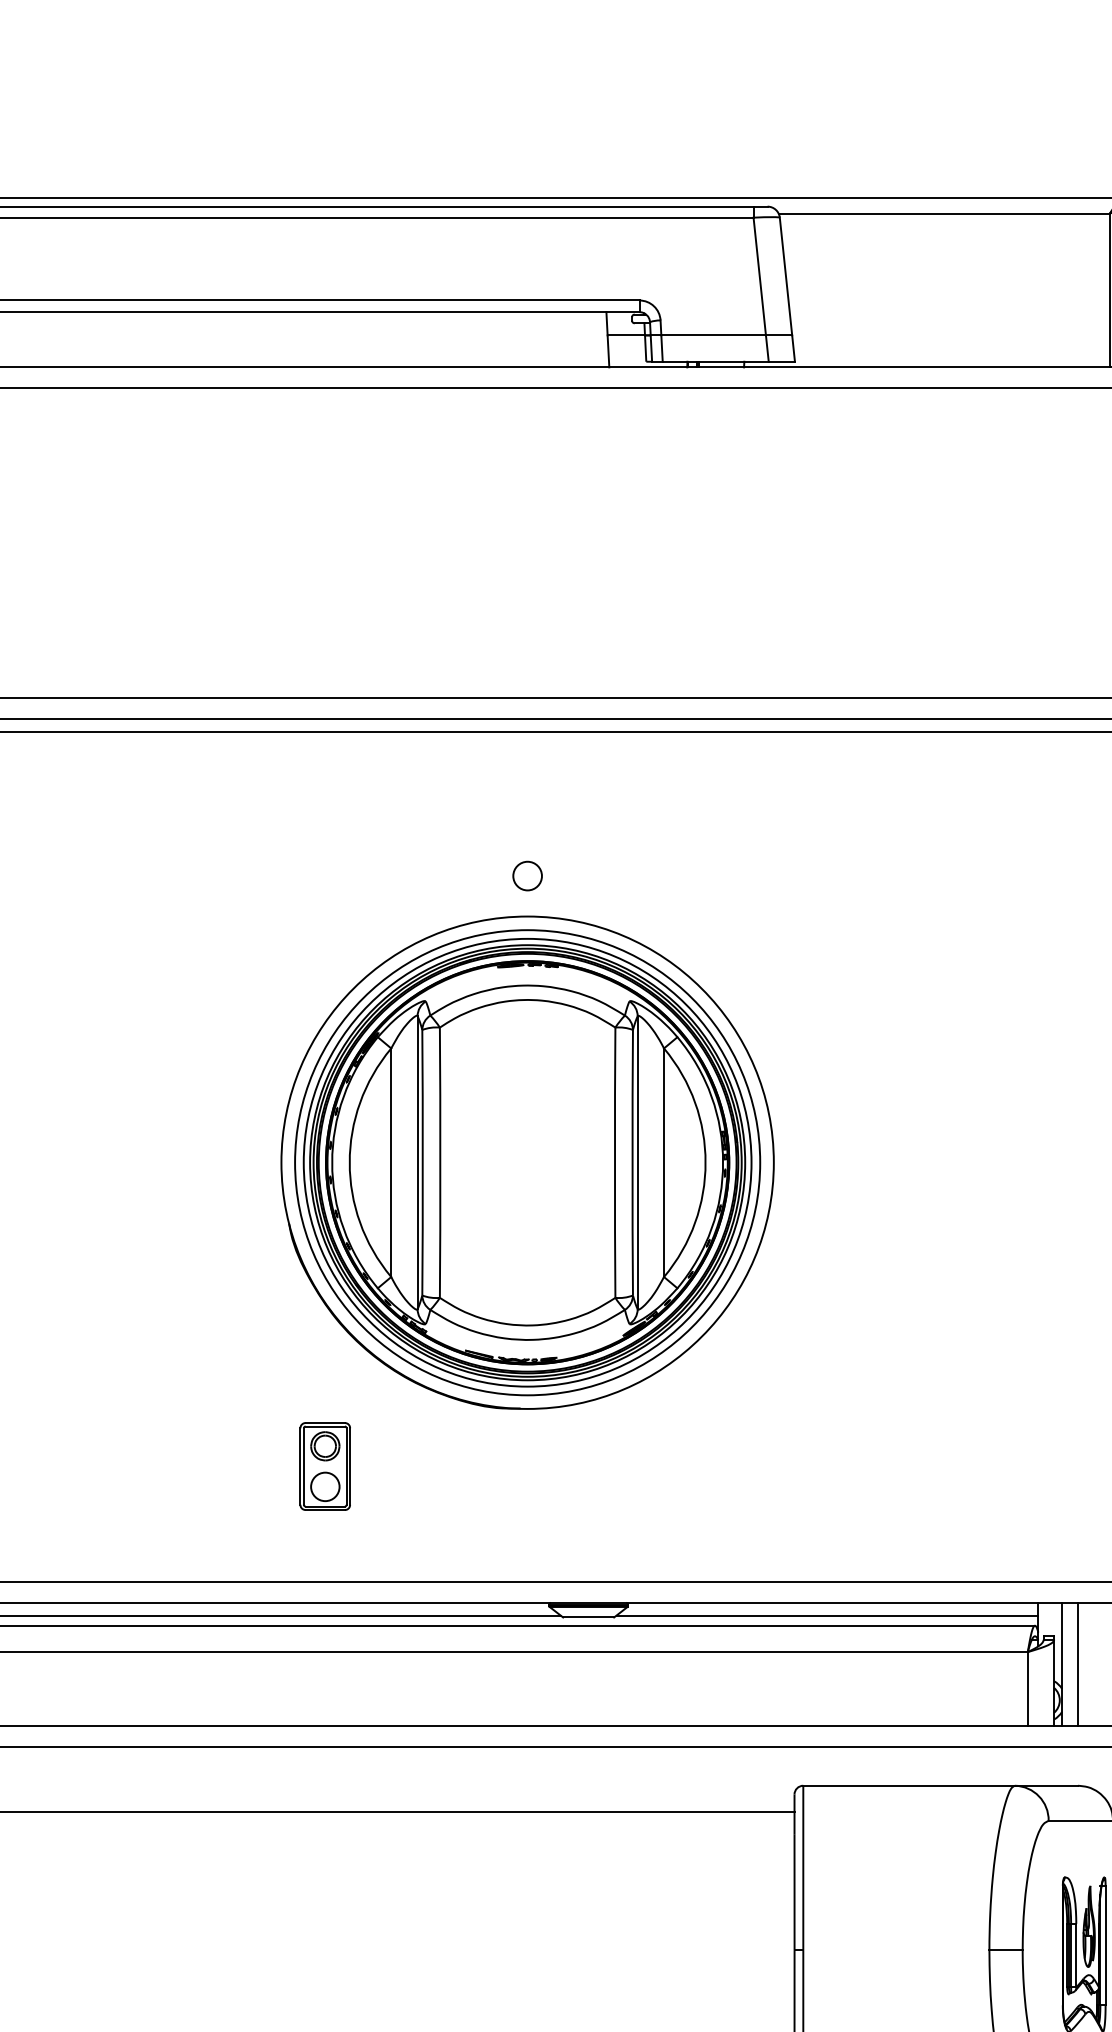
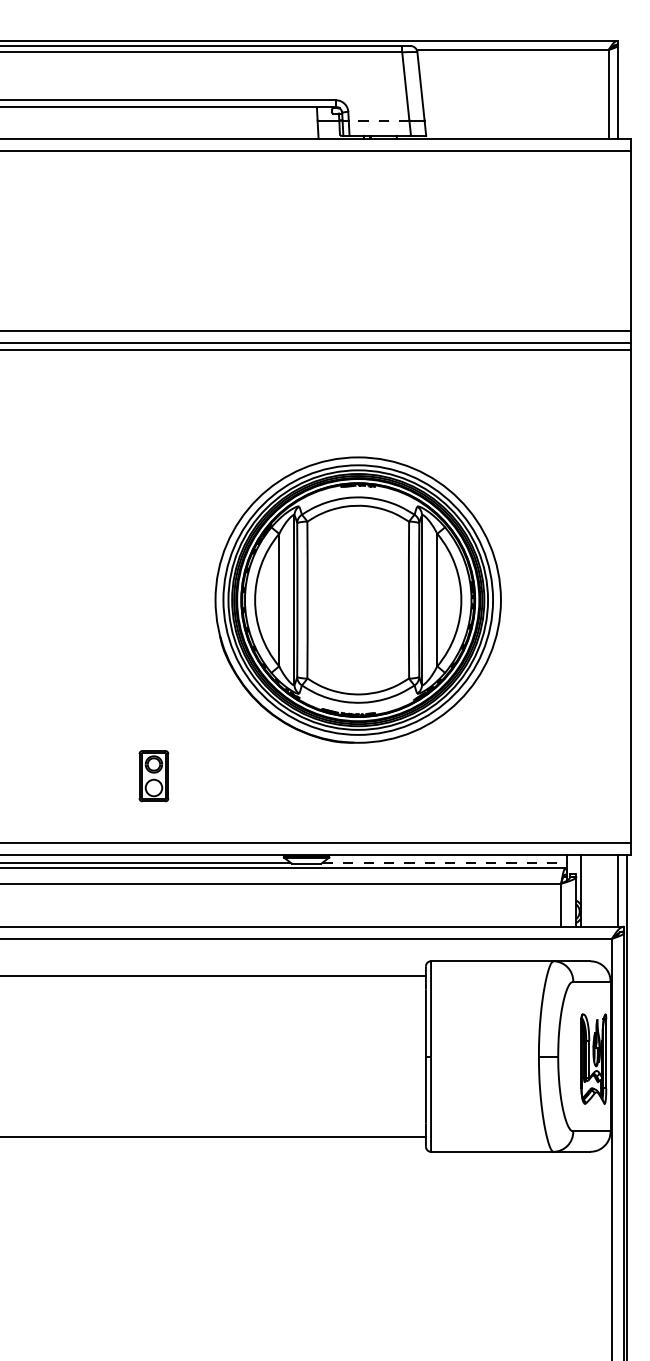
line: (712, 335) -> (378, 120), solid -> dashed
circle: (528, 875) -> (271, 433), removed
part: (526, 1161) -> (357, 599), moved
line: (828, 1615) -> (445, 862), solid -> dashed
line: (1078, 1663) -> (590, 890), removed

